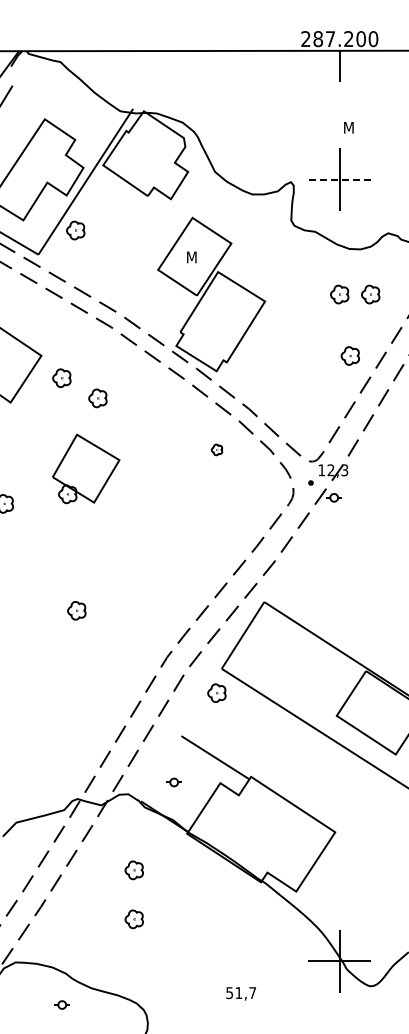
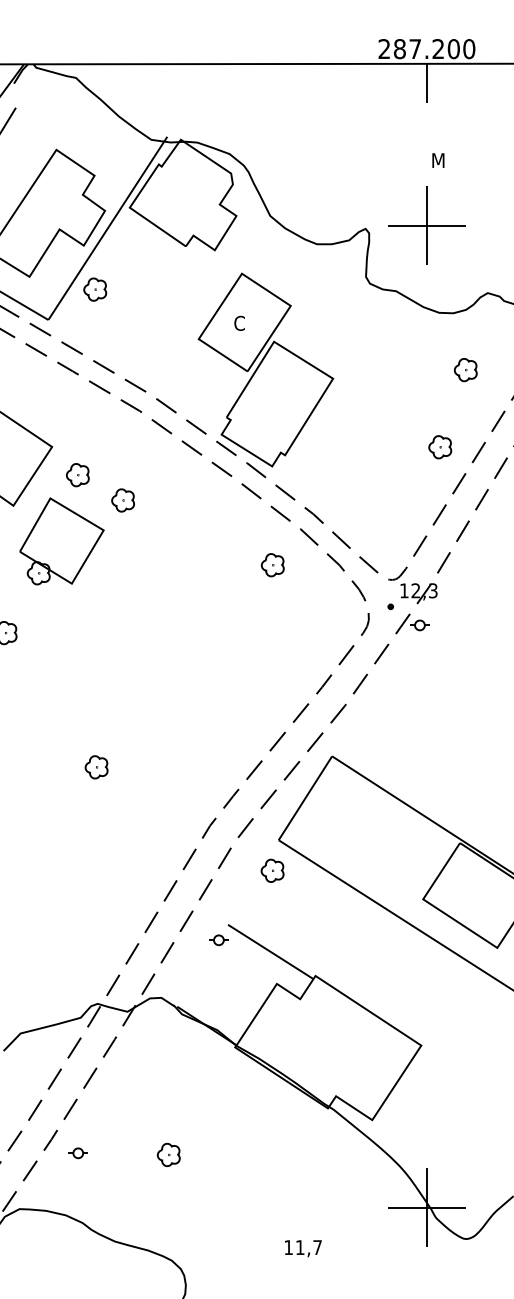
line: (339, 179) -> (426, 225), dashed -> solid
text: (191, 257) -> (240, 323), M -> C
part: (339, 294) -> (426, 369), removed
part: (216, 449) -> (272, 564), size x1.67
part: (86, 468) -> (62, 540), moved
part: (173, 782) -> (218, 940), moved
part: (133, 870) -> (167, 1093), removed
text: (229, 993) -> (288, 1248), 51,7 -> 11,7
part: (61, 1004) -> (77, 1152), moved

